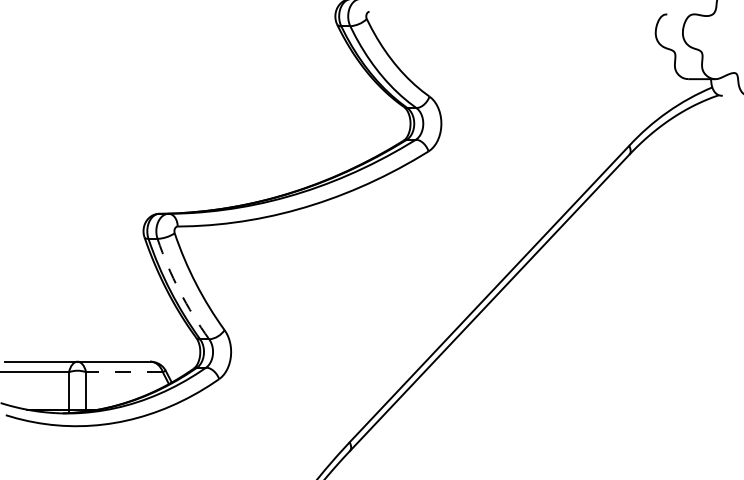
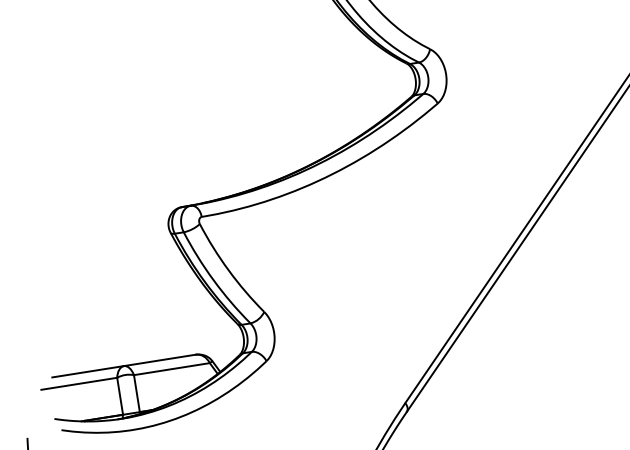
arc: (179, 291) -> (213, 280), dashed -> solid
line: (123, 372) -> (171, 369), dashed -> solid

